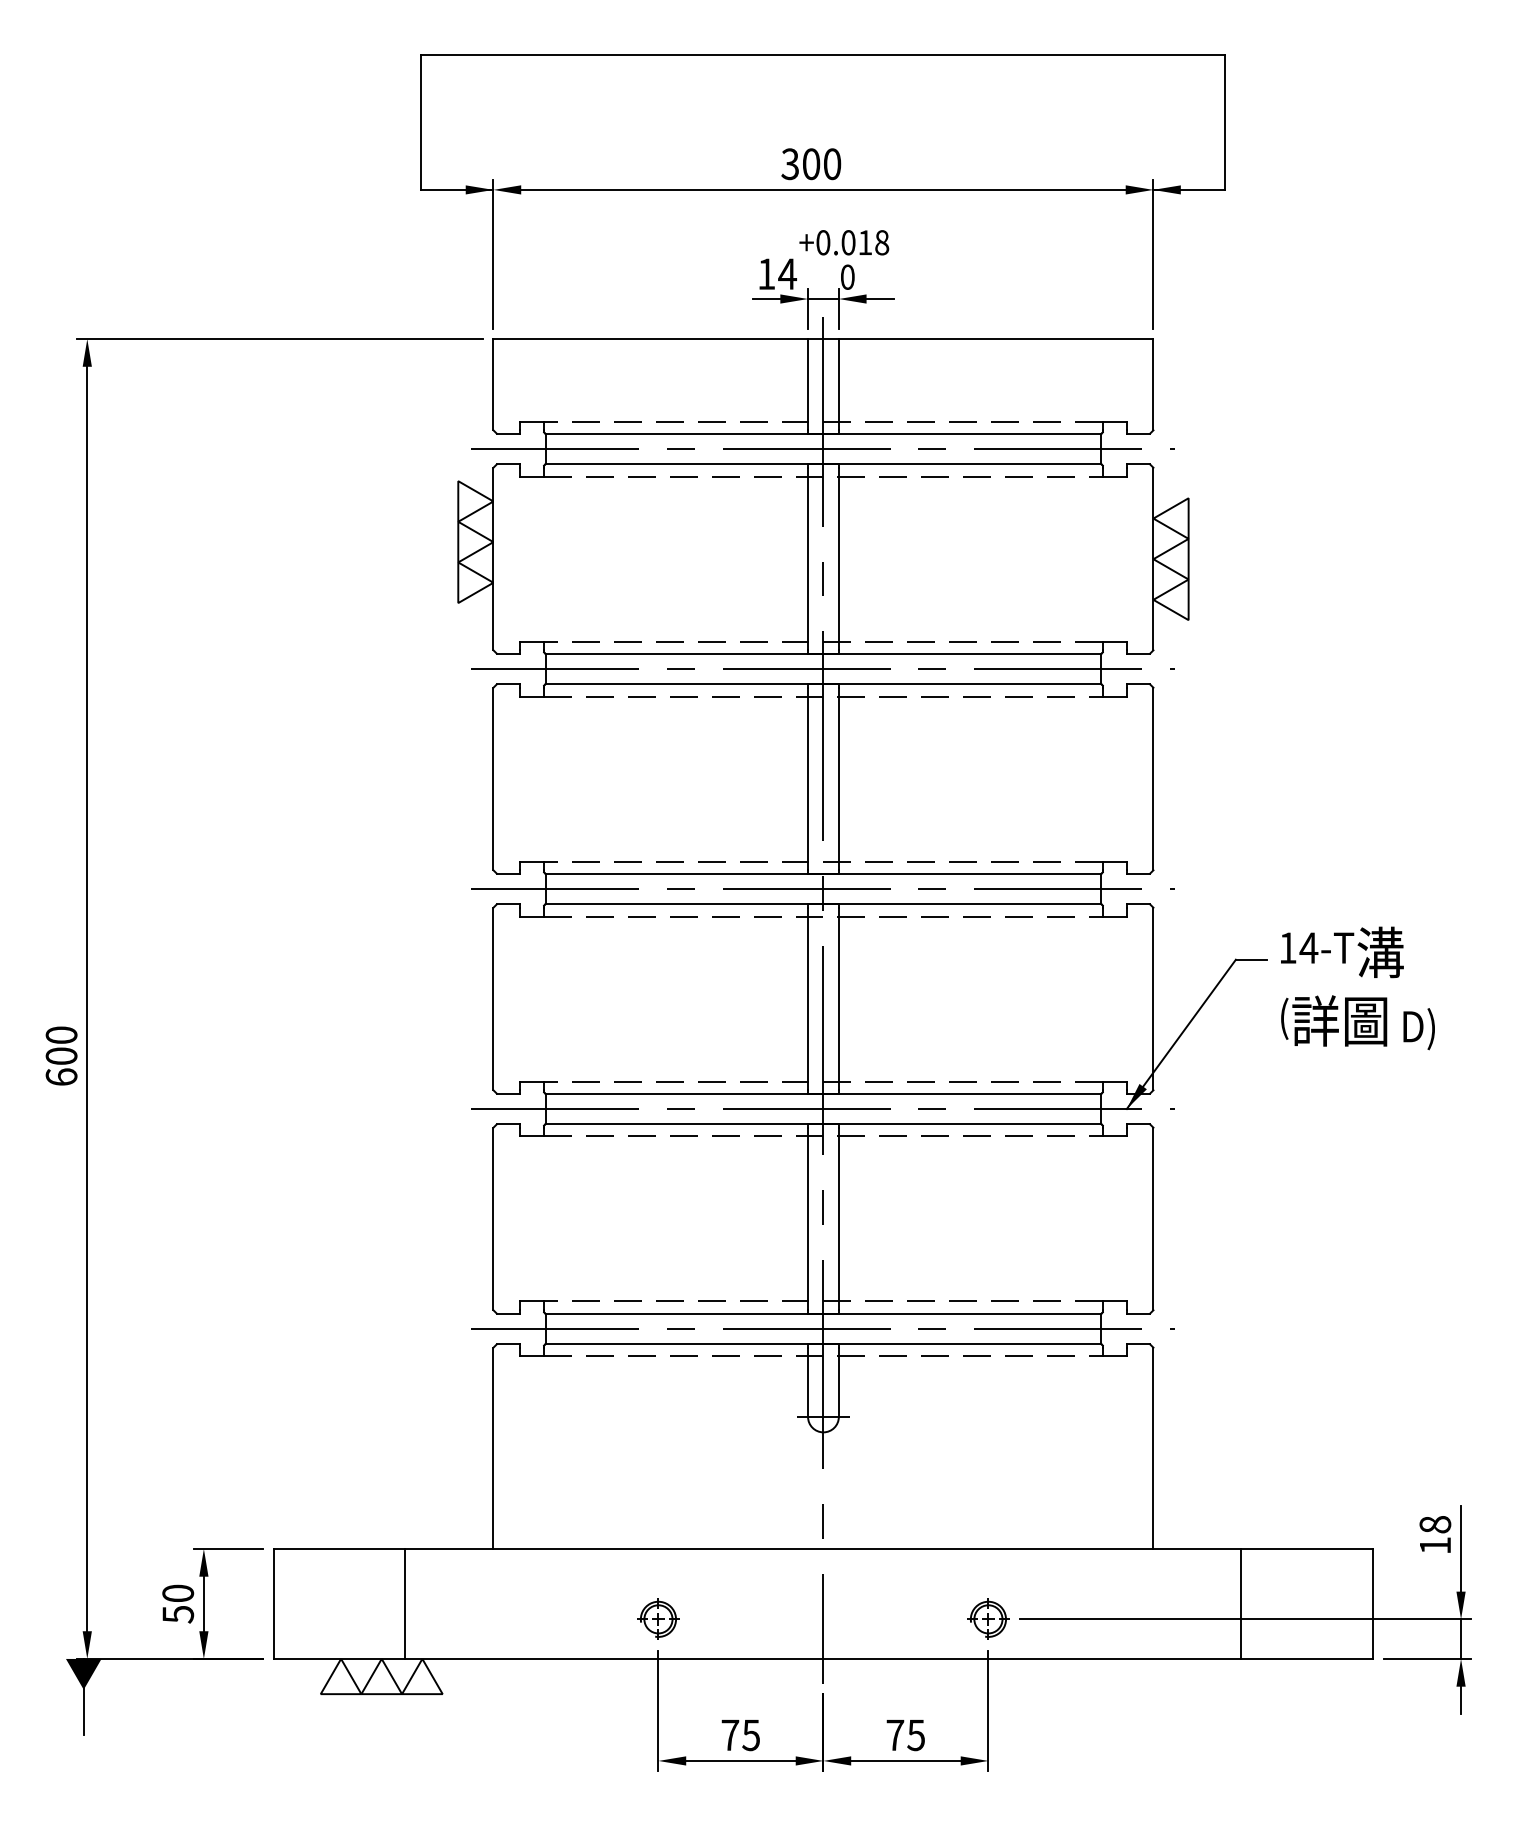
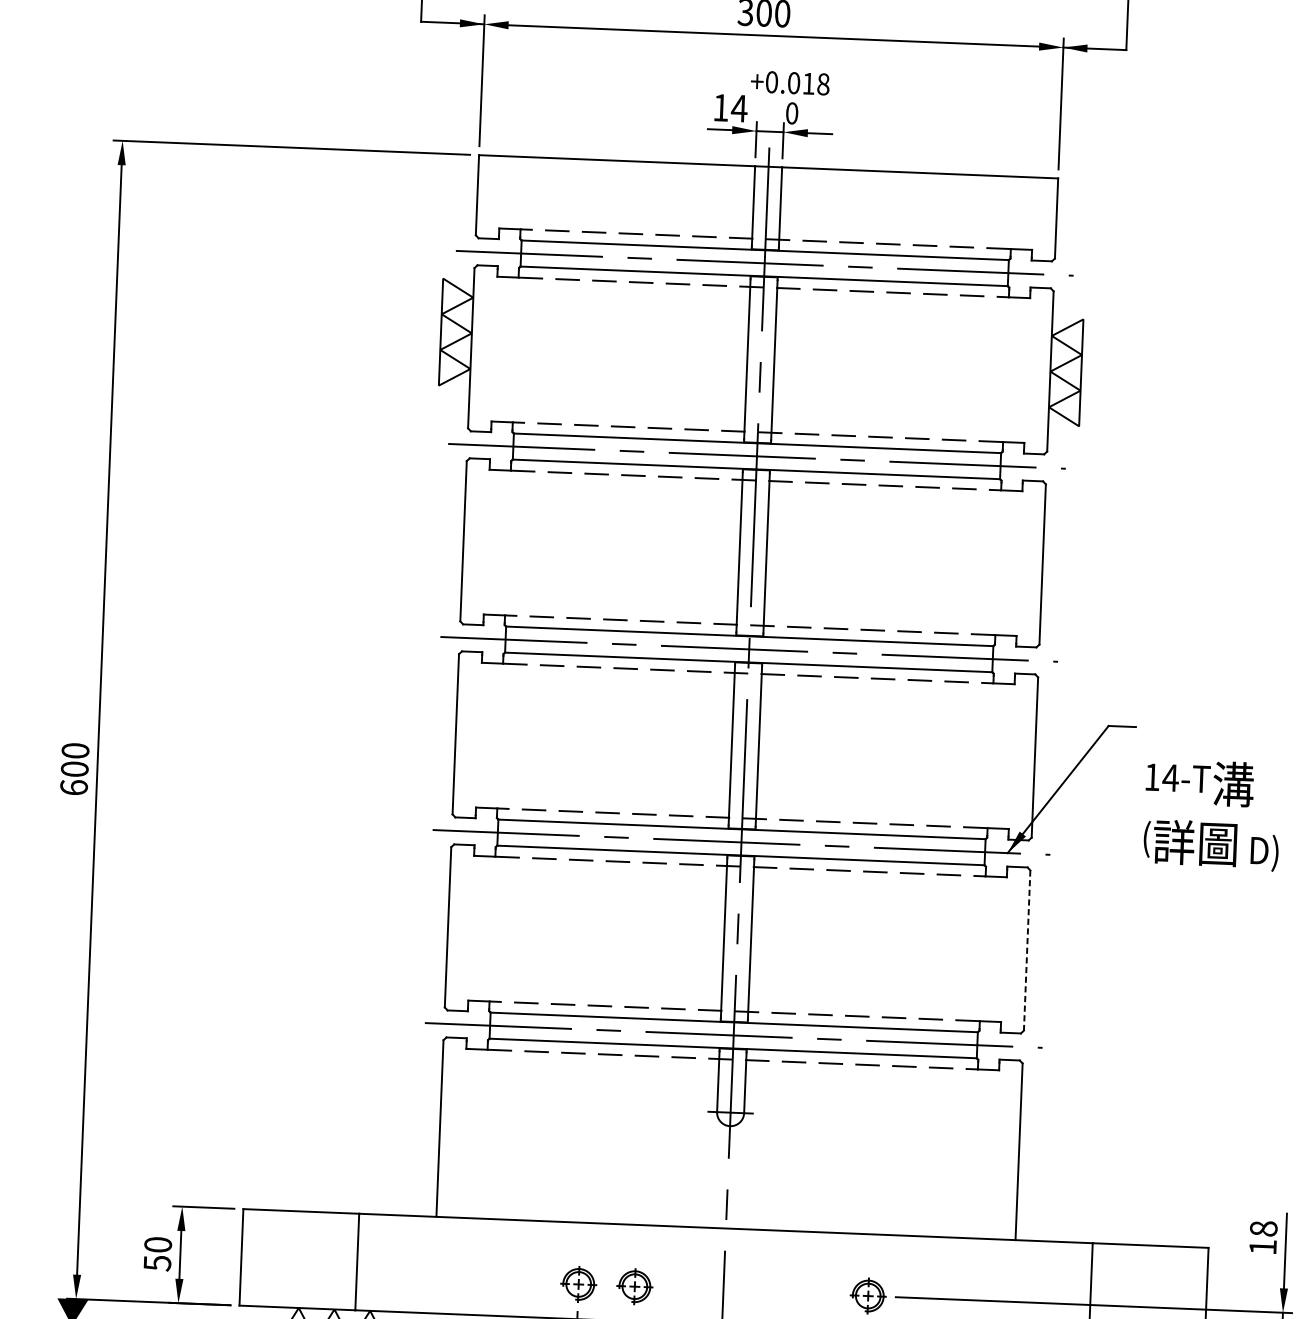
text: (1357, 988) -> (1211, 815), moved
line: (1153, 1219) -> (1027, 951), solid -> dashed
part: (722, 1618) -> (634, 1285), added

